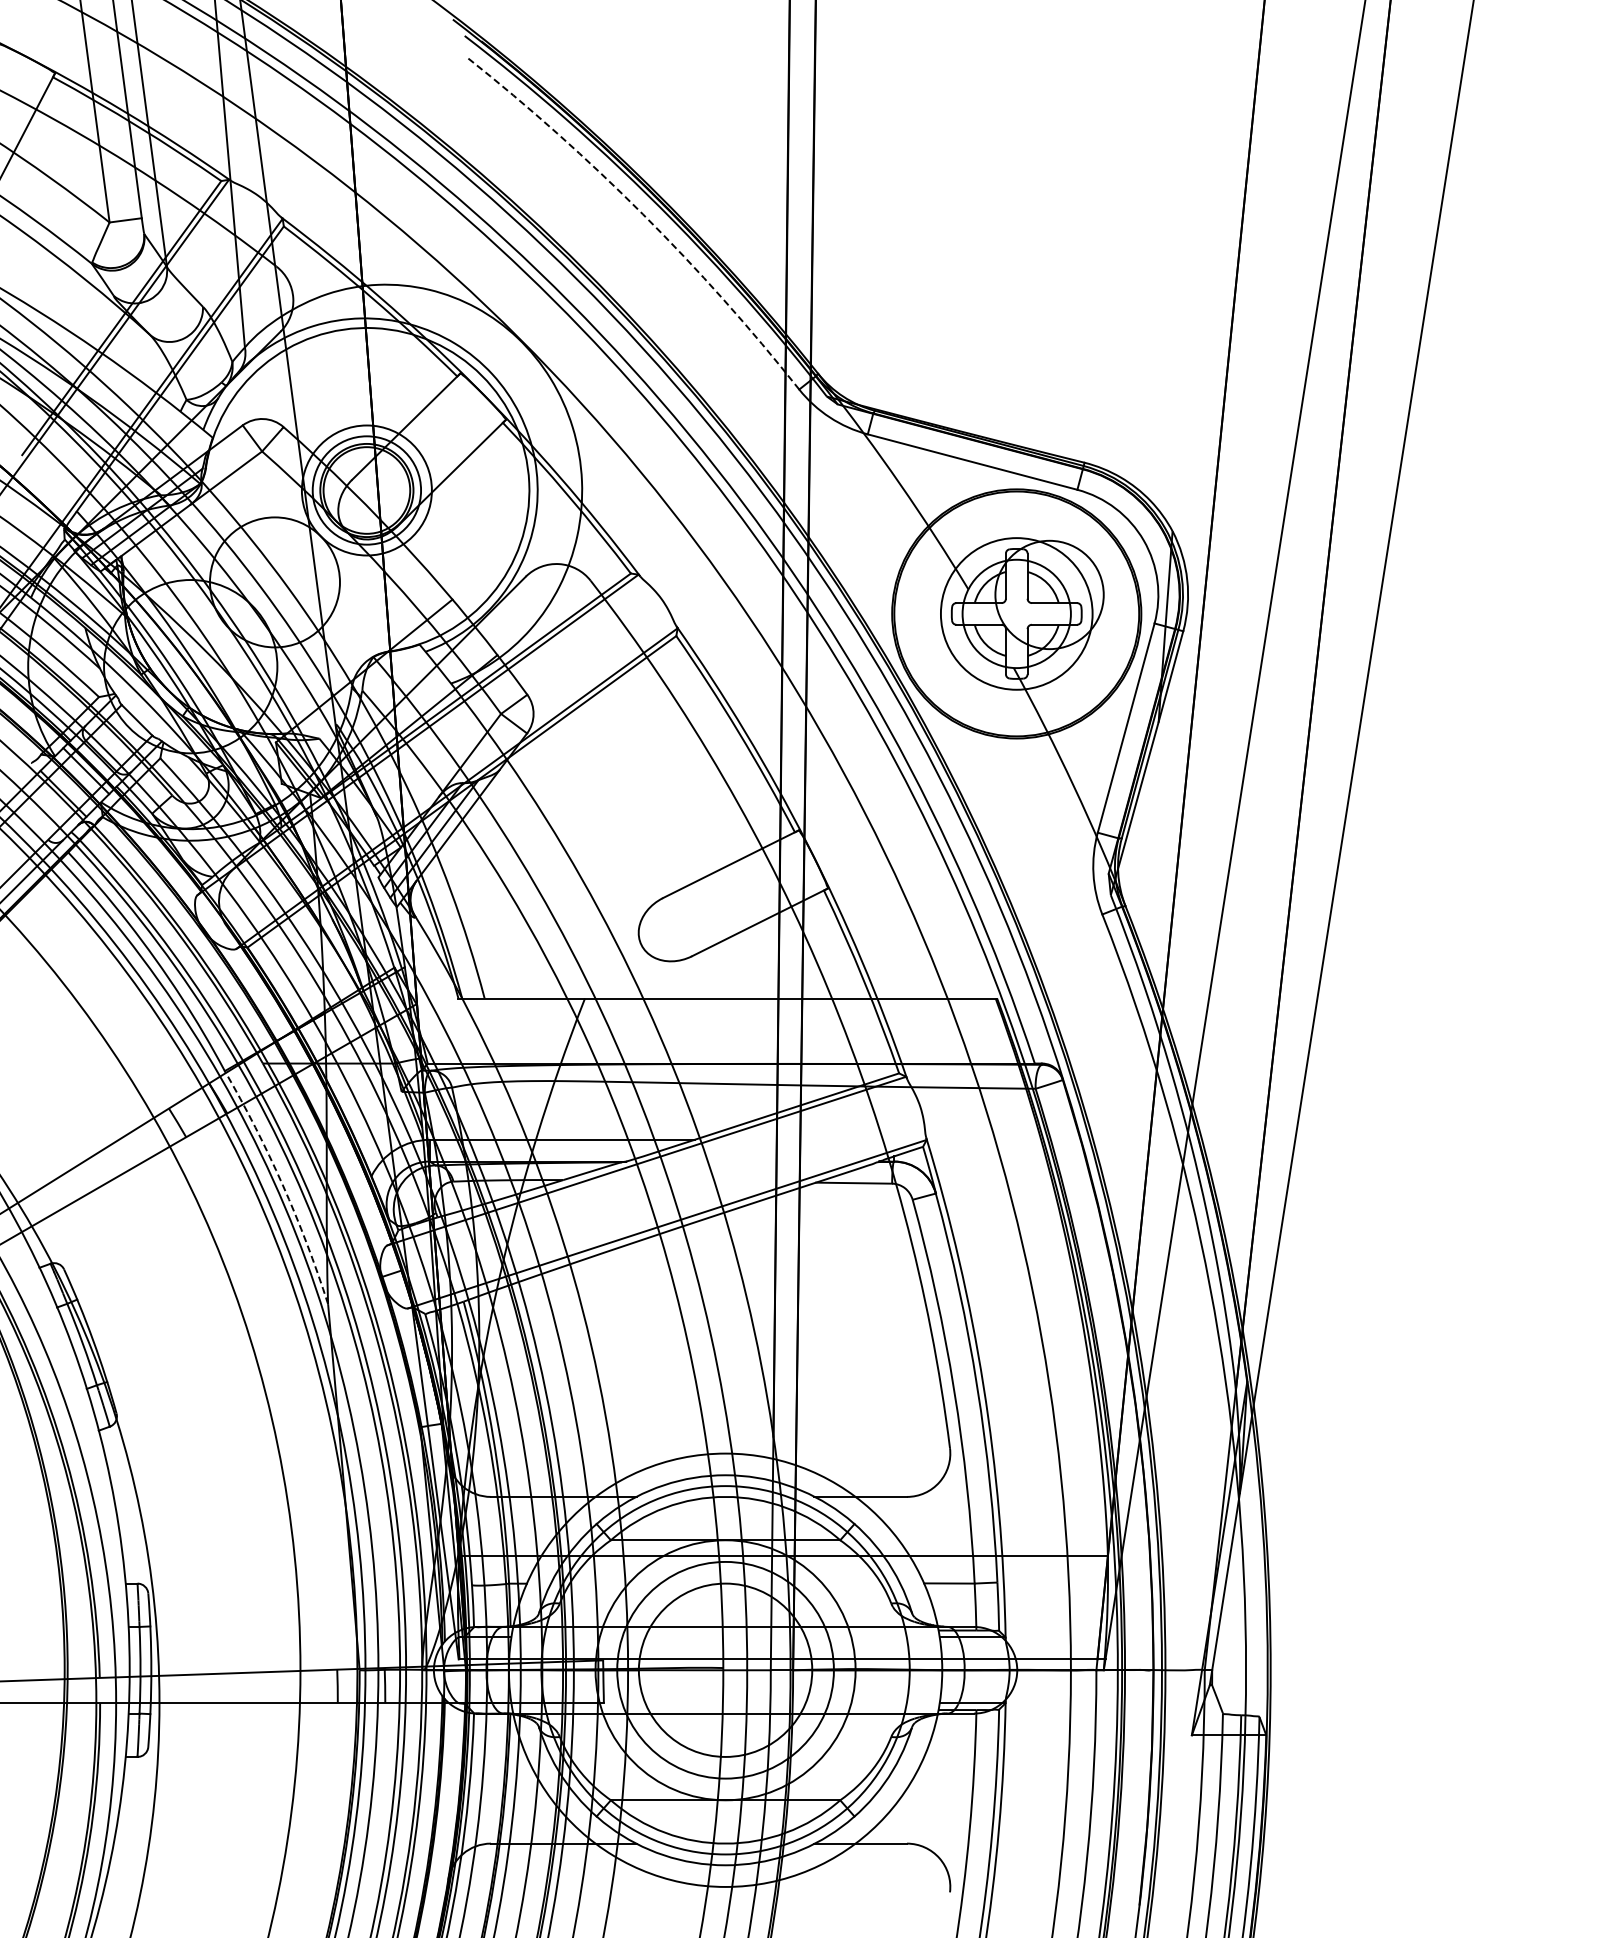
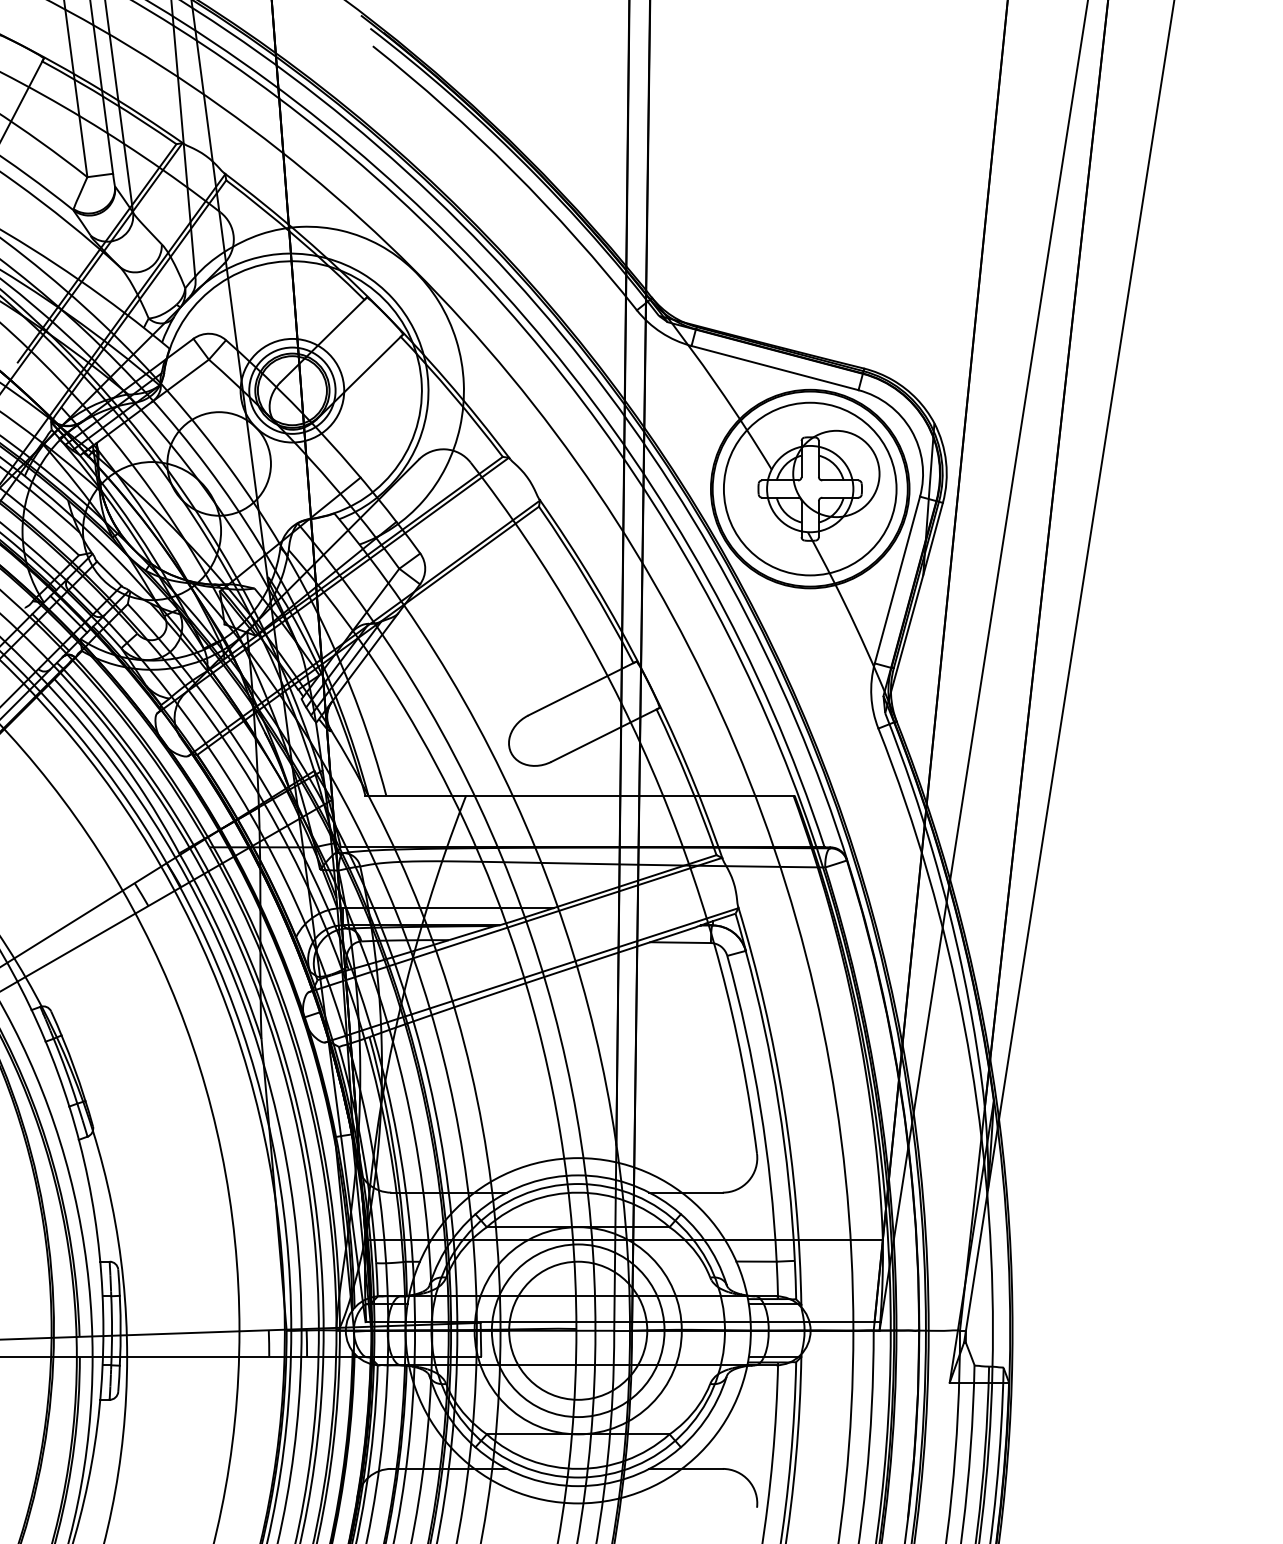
arc: (643, 214) -> (512, 170), dashed -> solid
circle: (1016, 613) -> (810, 488), size x1.43
arc: (282, 1184) -> (225, 943), dashed -> solid

